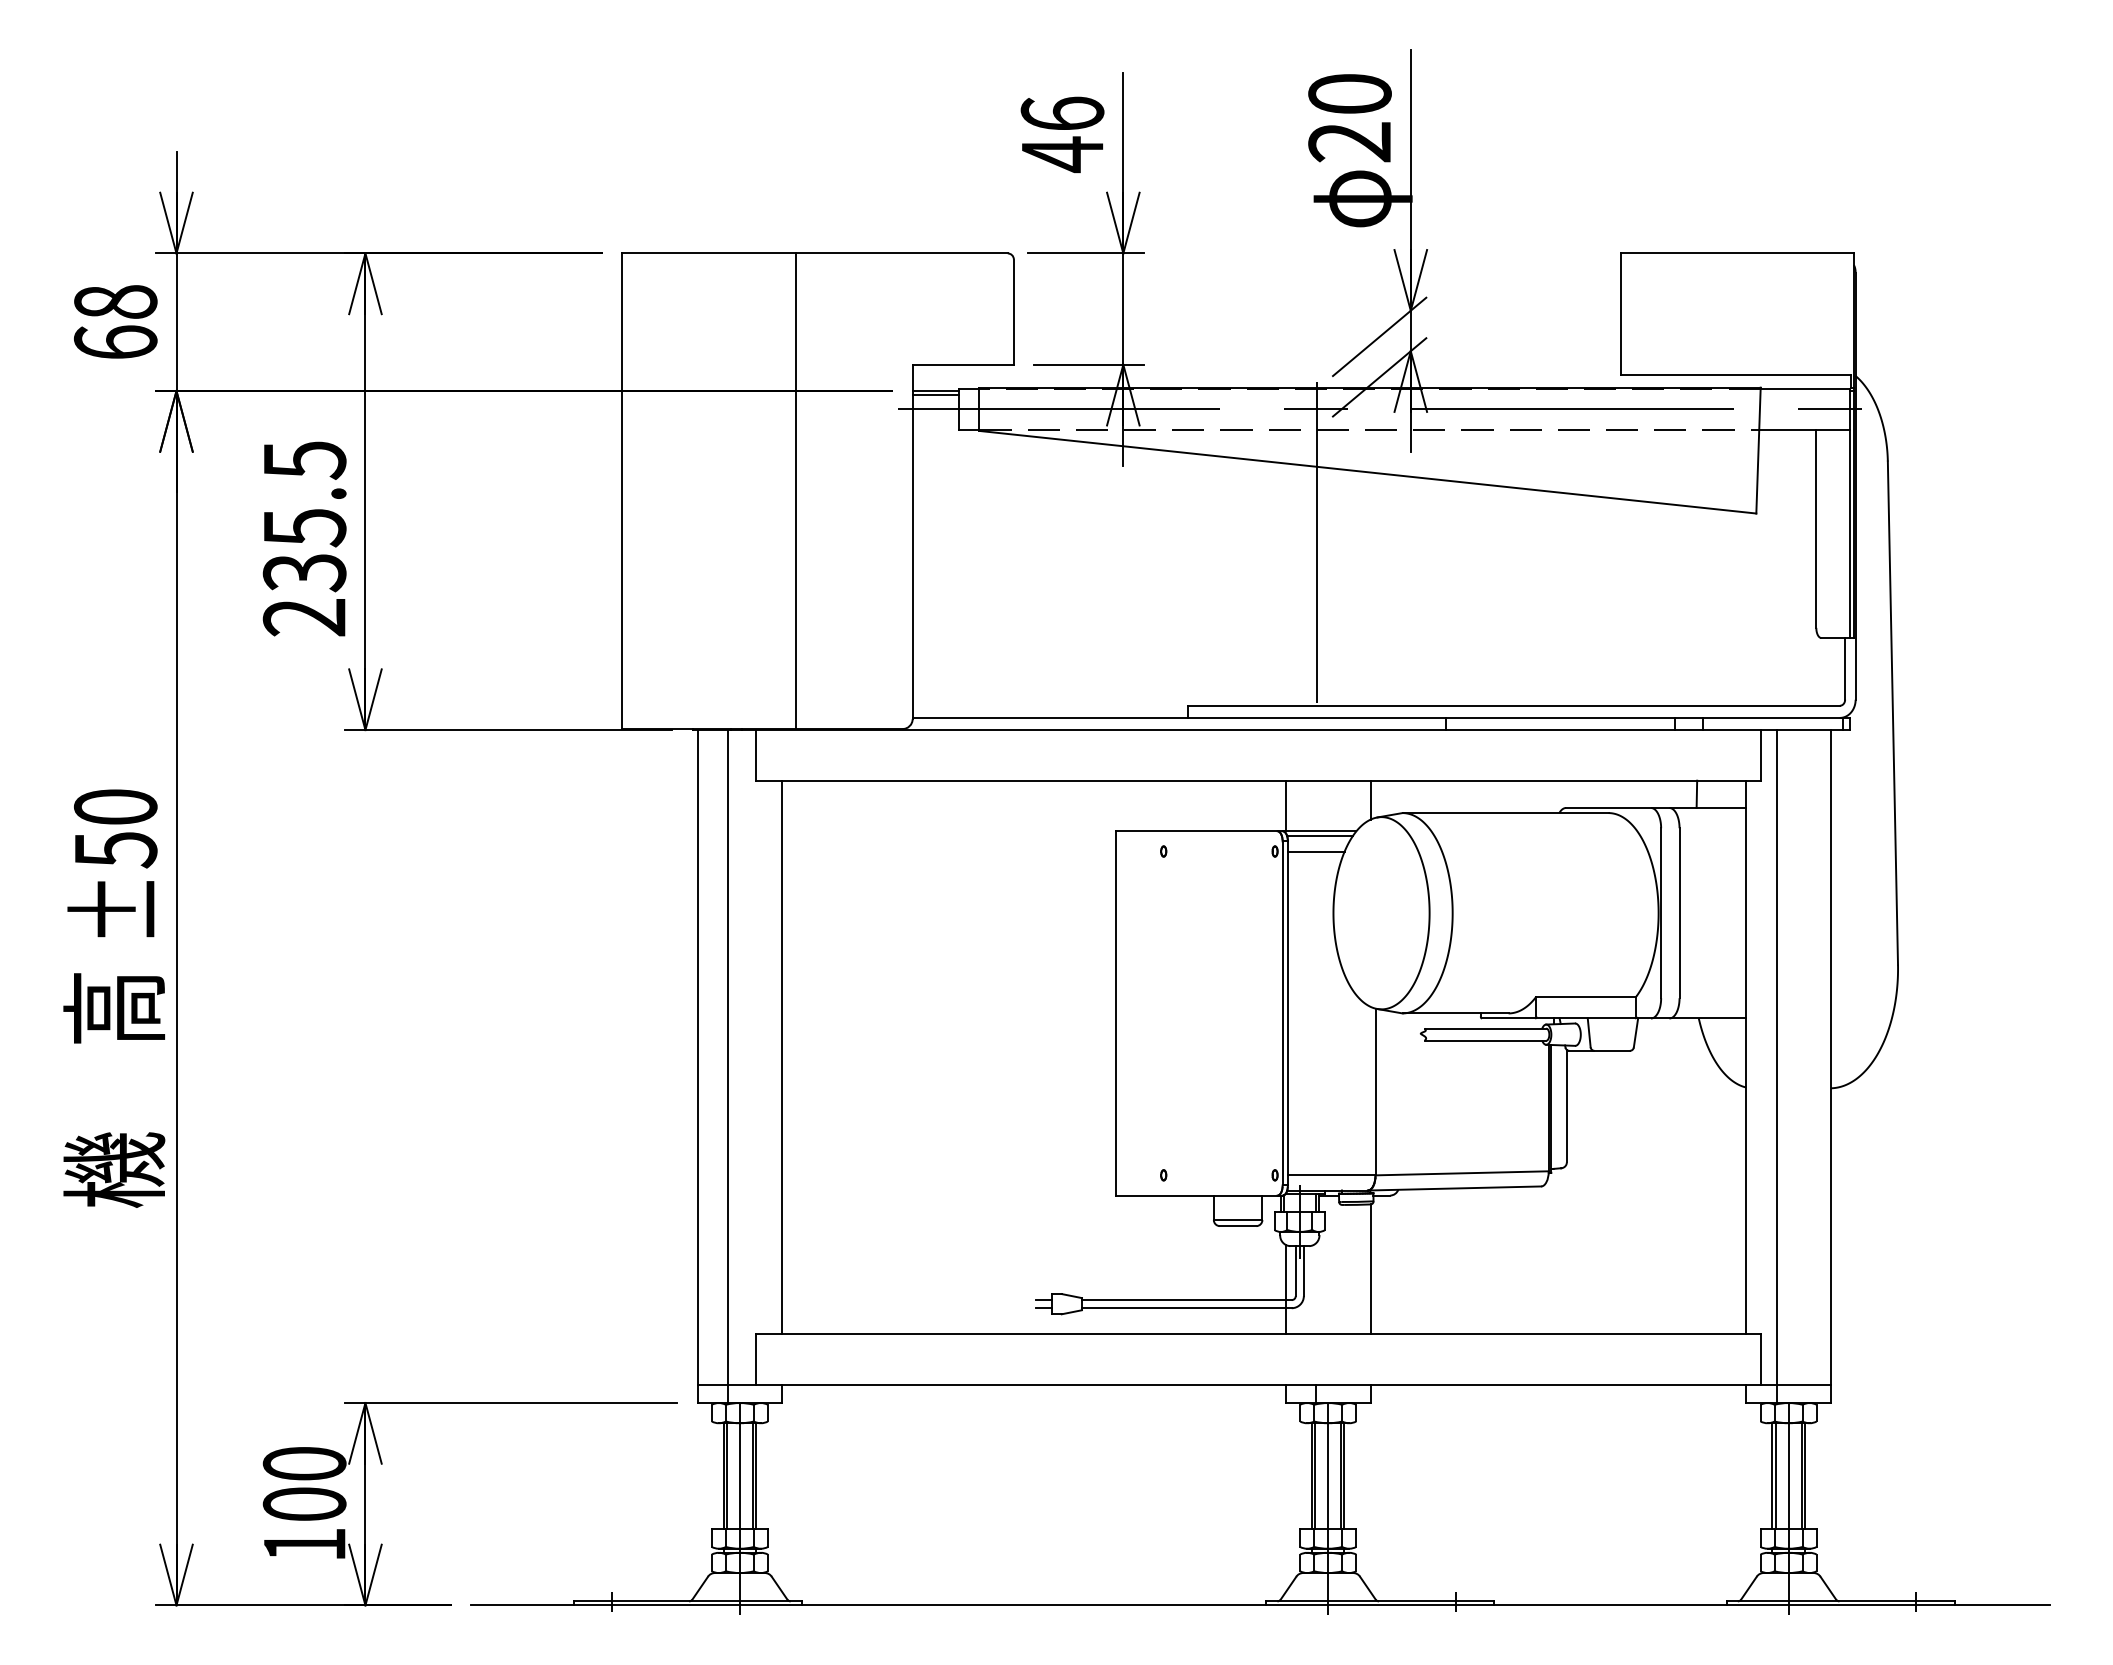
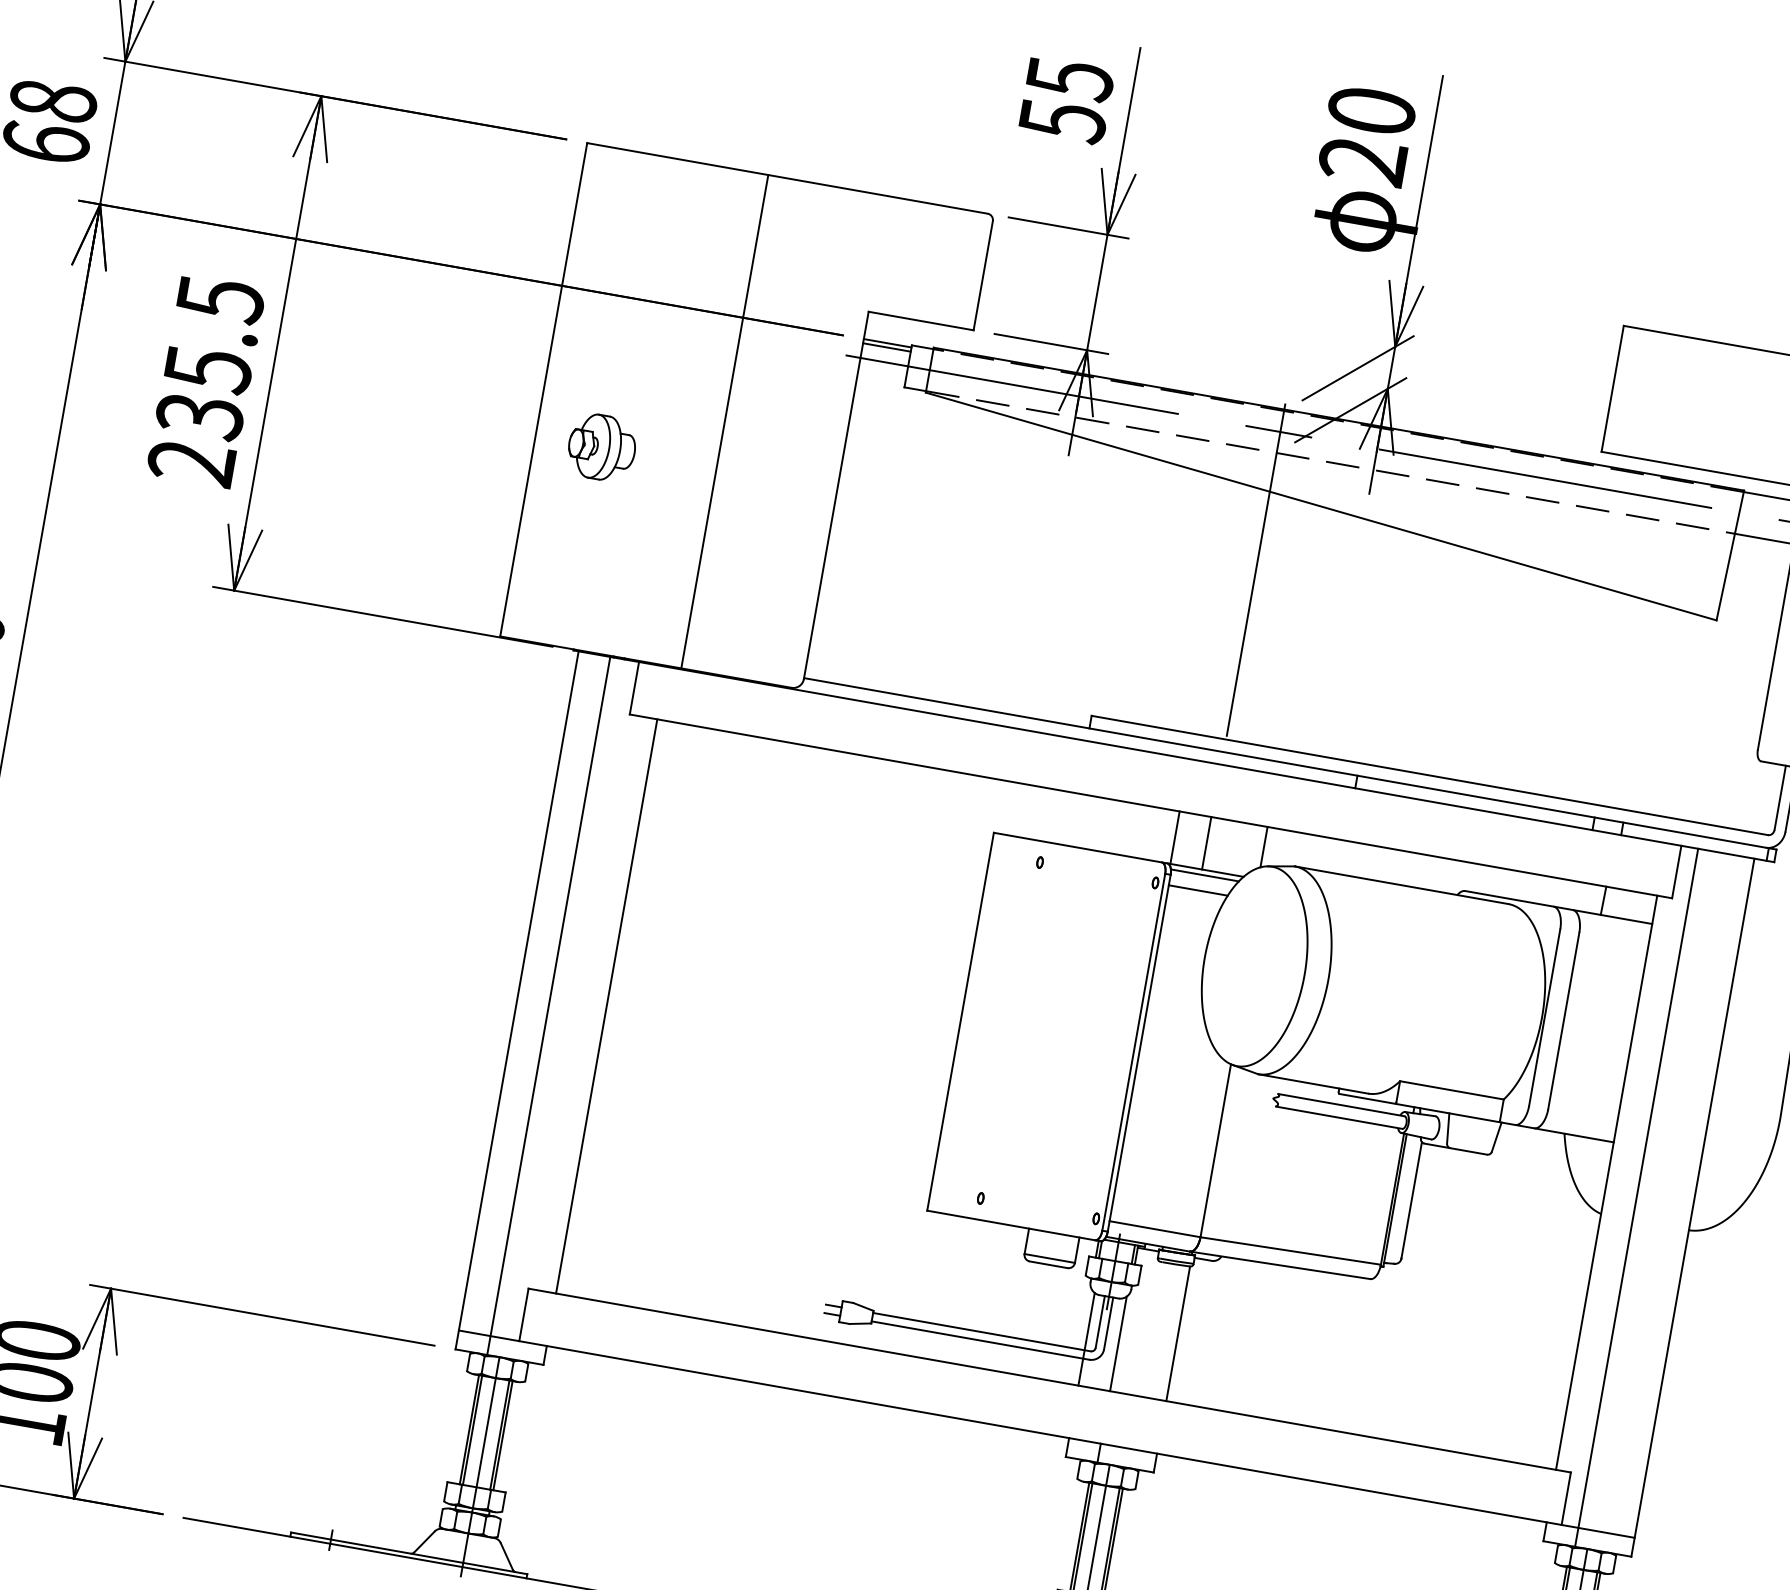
text: (1062, 134) -> (1066, 100), 46 -> 55
part: (685, 535) -> (601, 447), added
line: (1316, 805) -> (1206, 842), added
line: (1316, 1288) -> (1118, 1343), added

